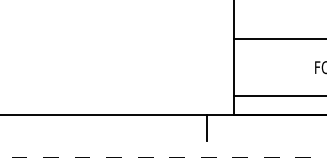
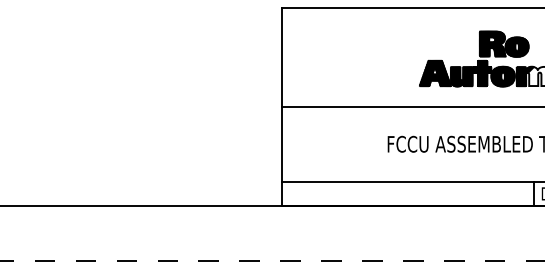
line: (206, 127) -> (246, 222), removed

